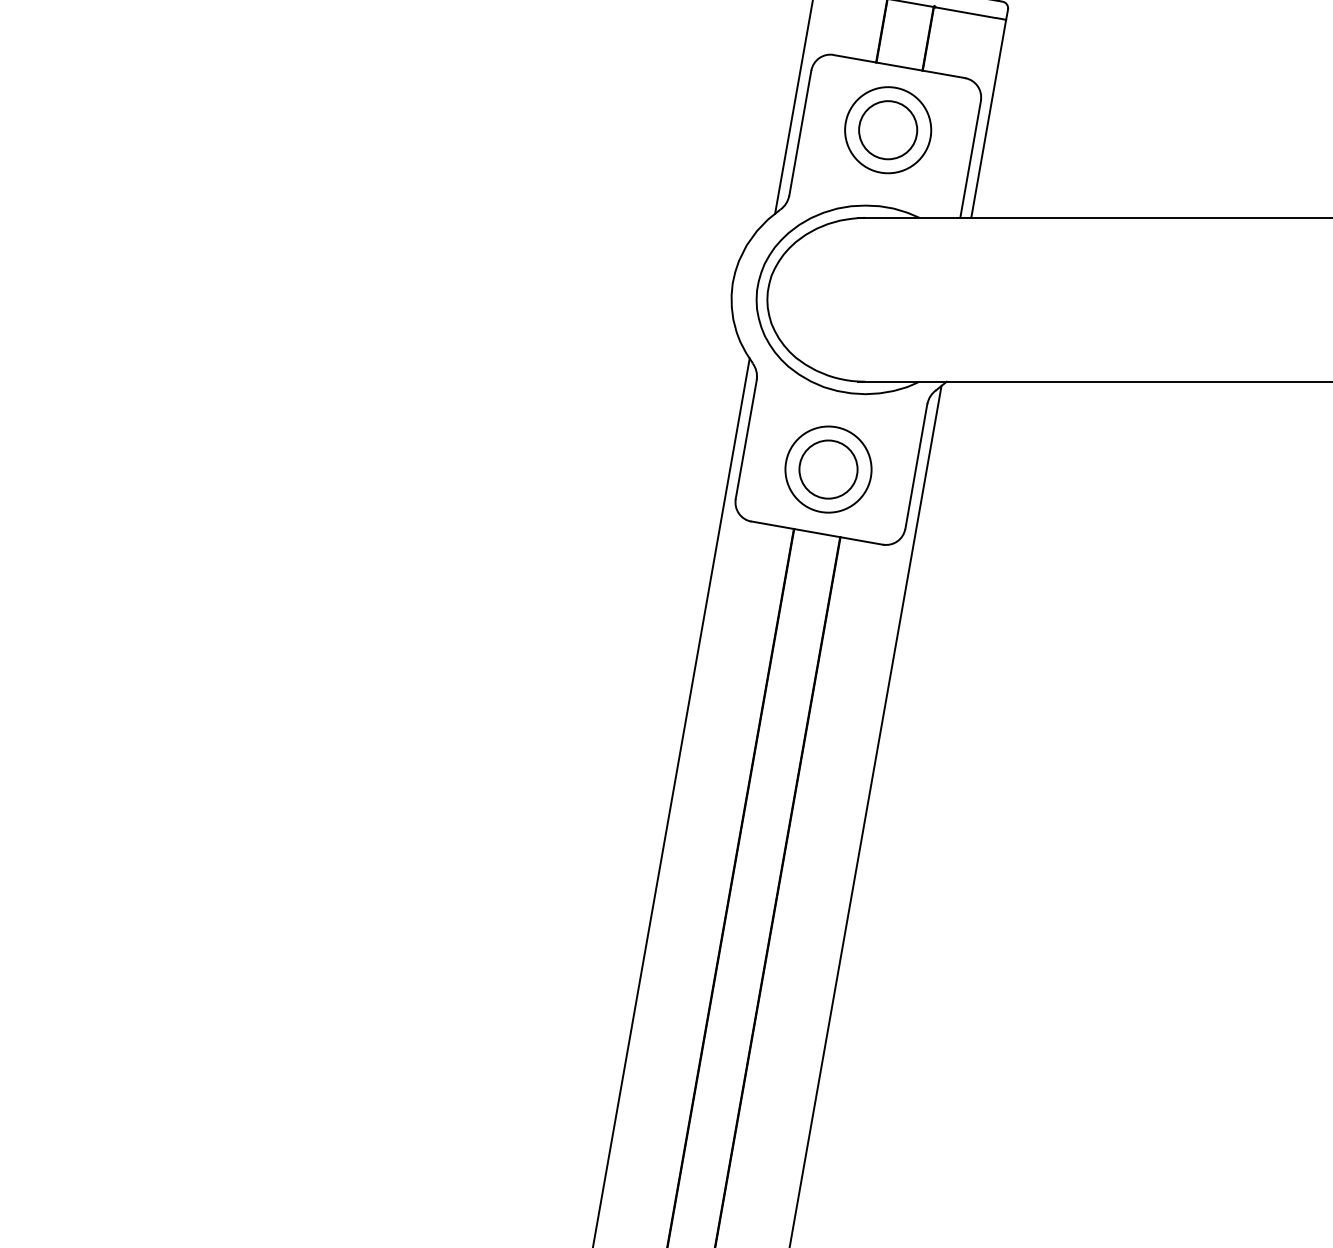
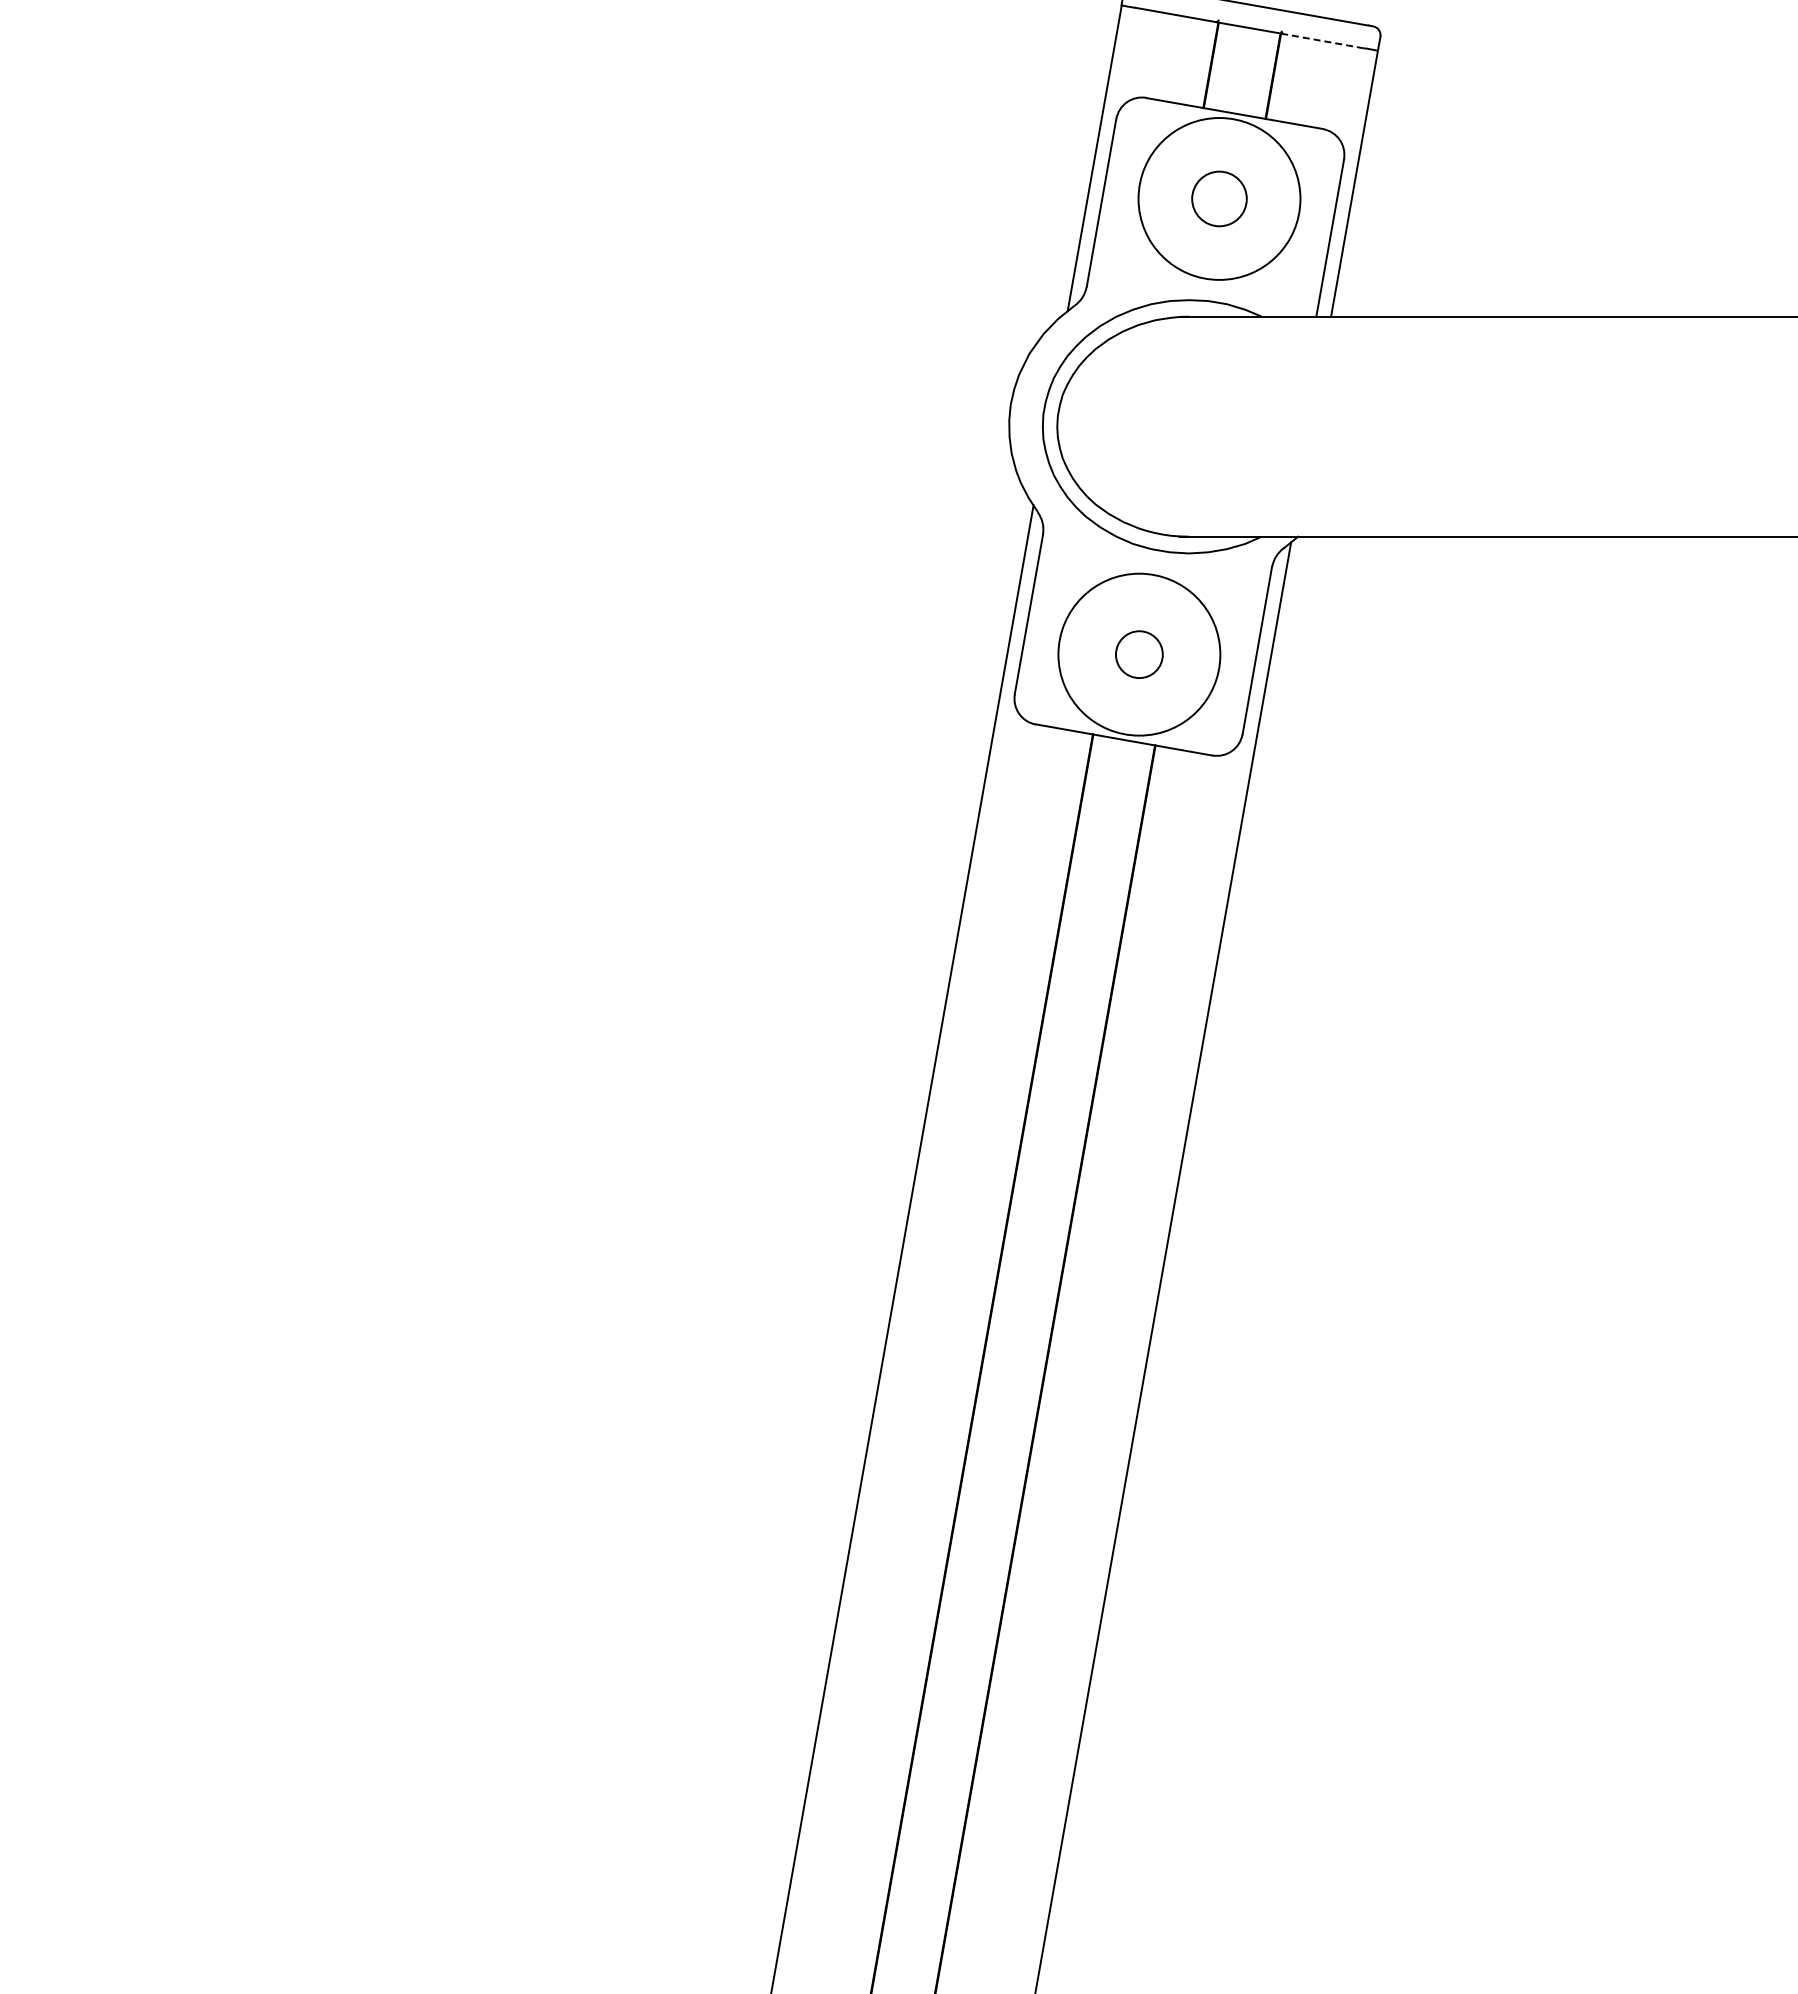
line: (965, 12) -> (1323, 41), solid -> dashed
circle: (888, 129) -> (1219, 198), size x0.7
circle: (888, 129) -> (1219, 198), size x1.4
circle: (828, 469) -> (1139, 654), size x0.6
circle: (828, 469) -> (1139, 654), size x1.4

